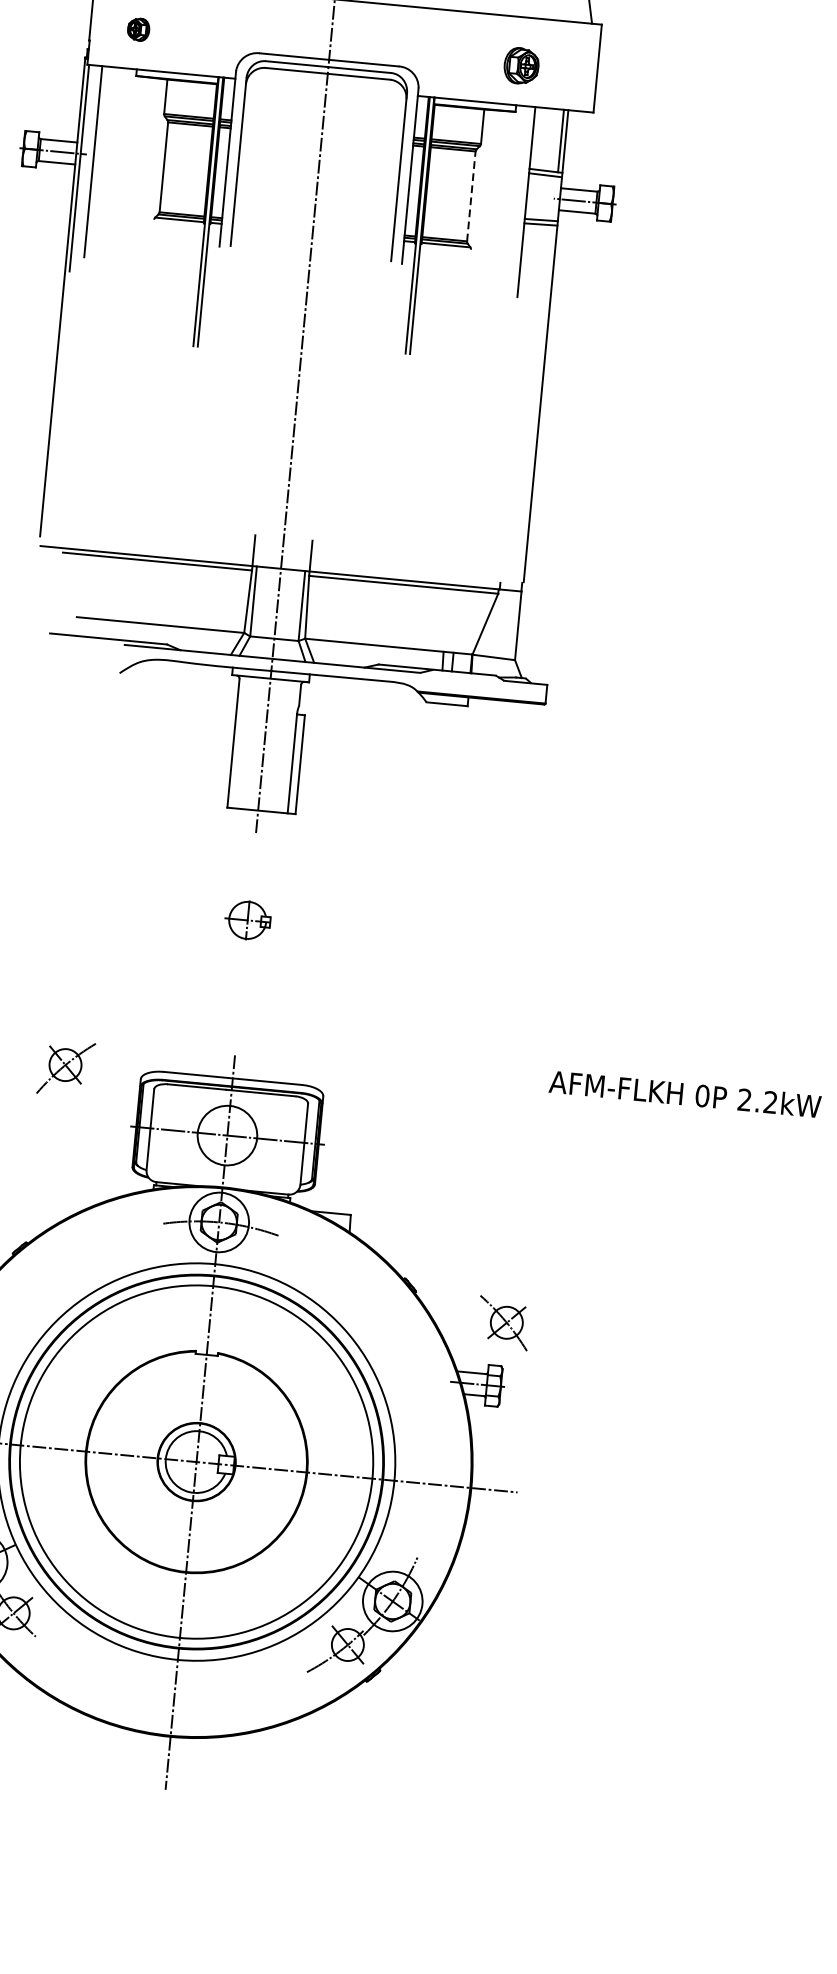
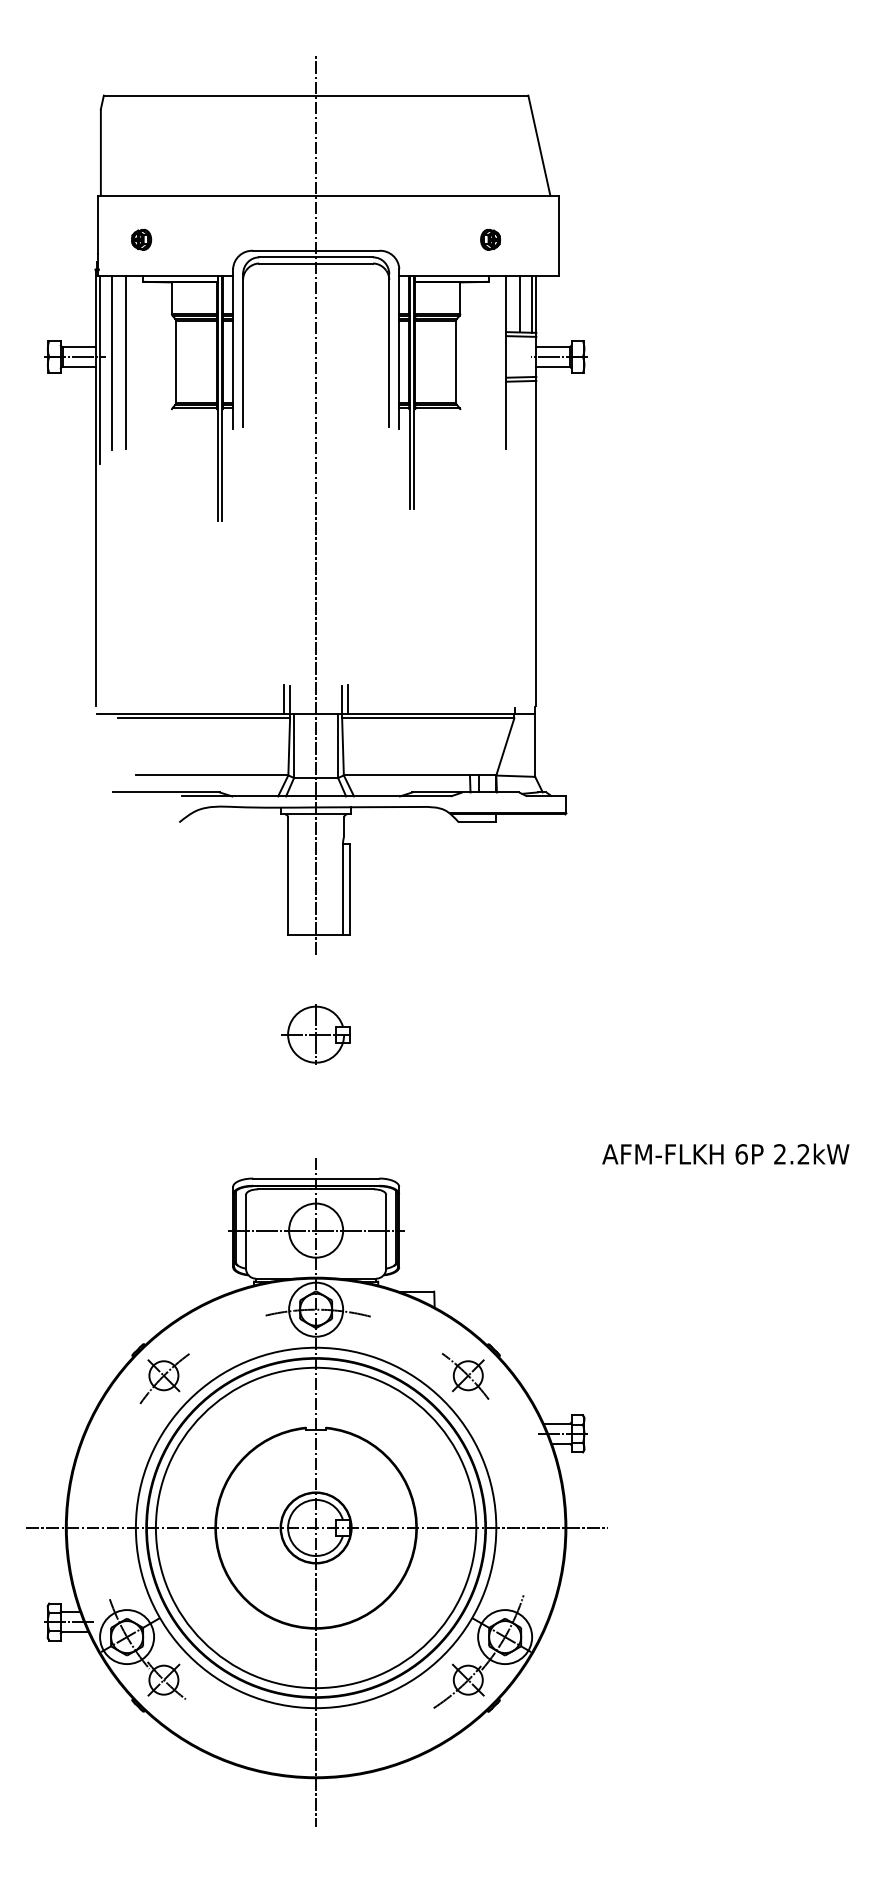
part: (521, 65) -> (490, 239), size x0.62
line: (548, 138) -> (520, 303), added
line: (108, 161) -> (125, 361), added
line: (471, 195) -> (456, 361), dashed -> solid
line: (247, 549) -> (284, 699), added
line: (318, 555) -> (348, 699), added
part: (247, 920) -> (315, 1034), size x1.67
part: (65, 1068) -> (164, 1378), moved
text: (702, 1096) -> (741, 1154), 0P -> 6P
part: (503, 1323) -> (465, 1376), moved

